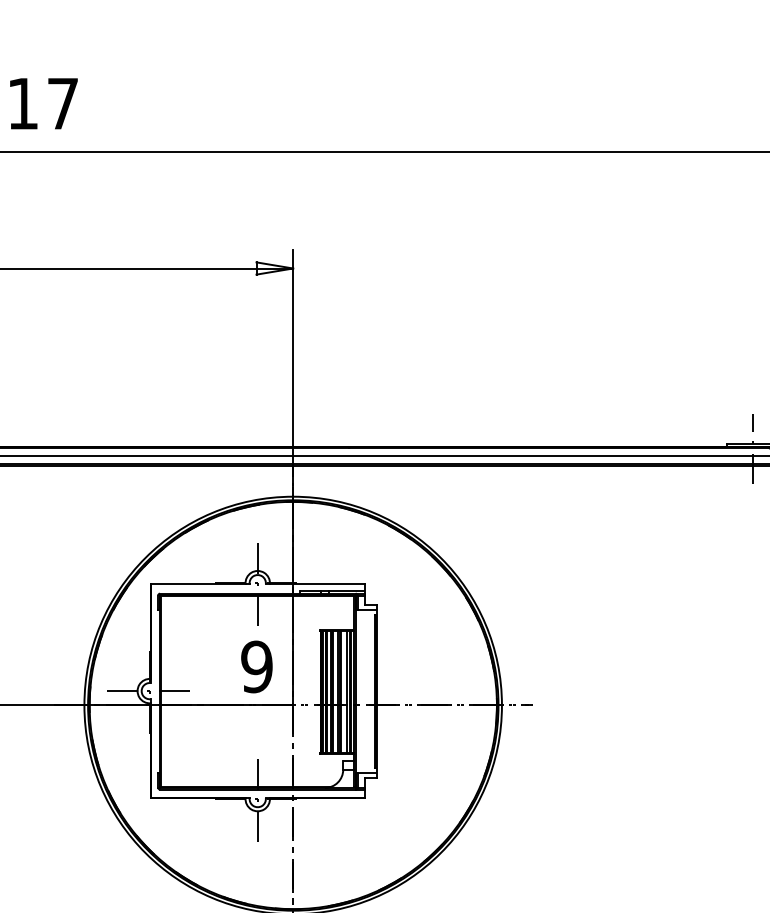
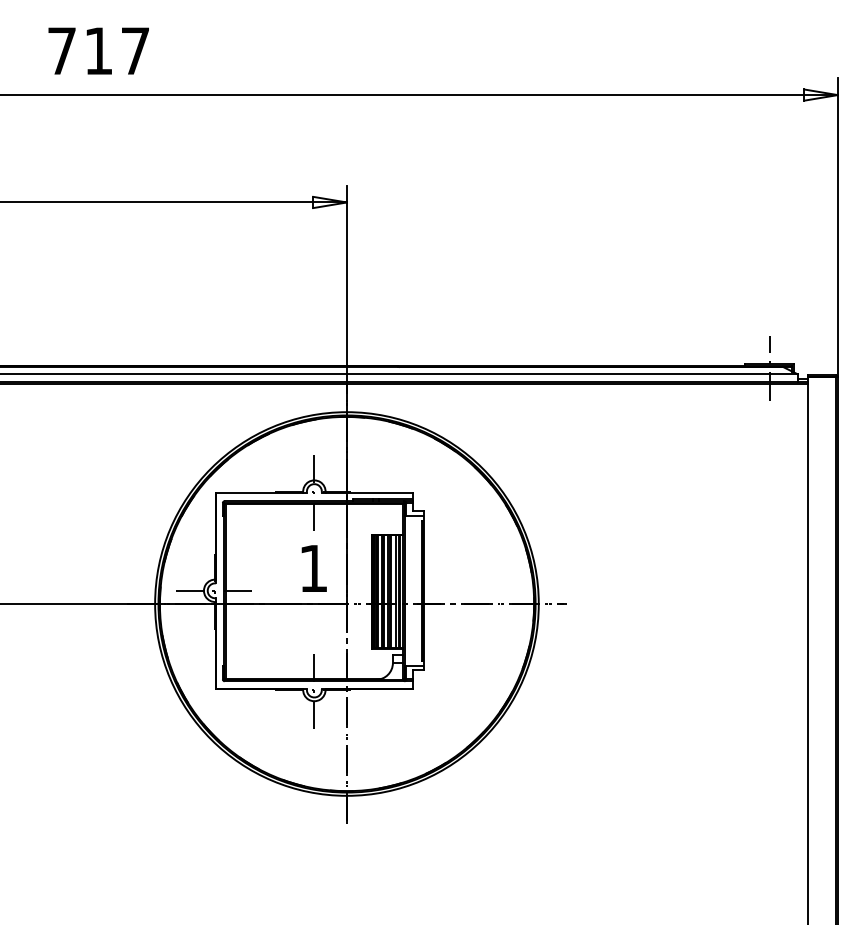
text: (256, 666) -> (313, 568), 9 -> 1

